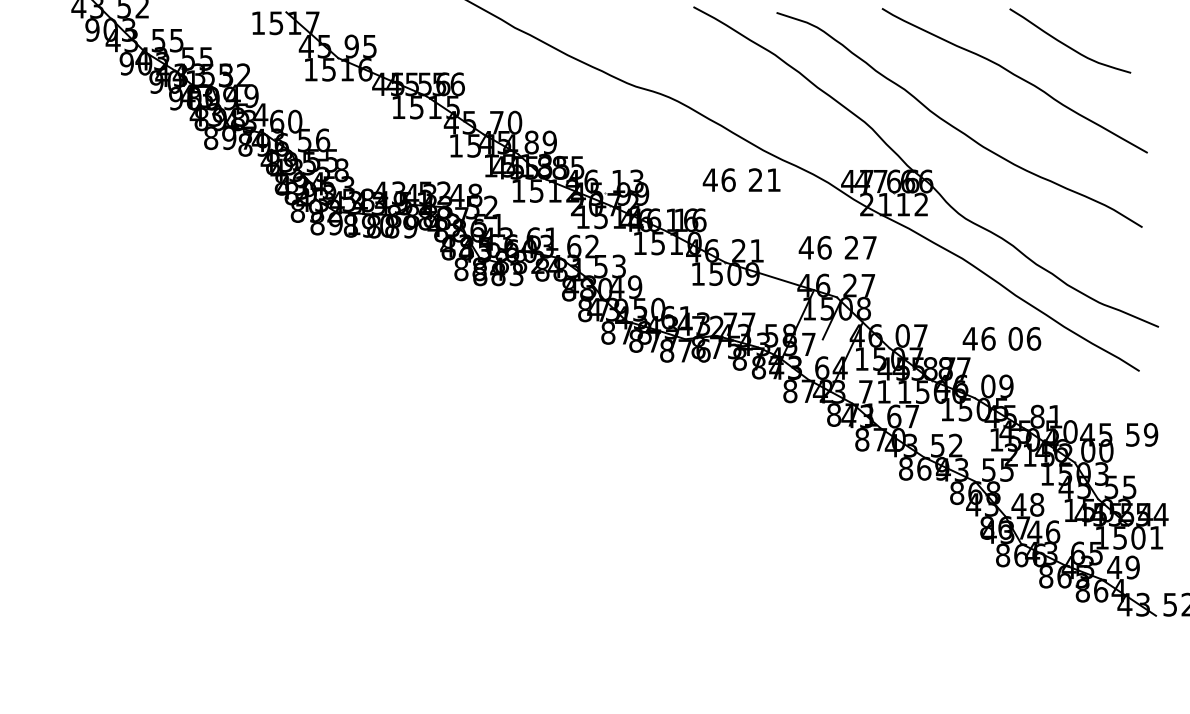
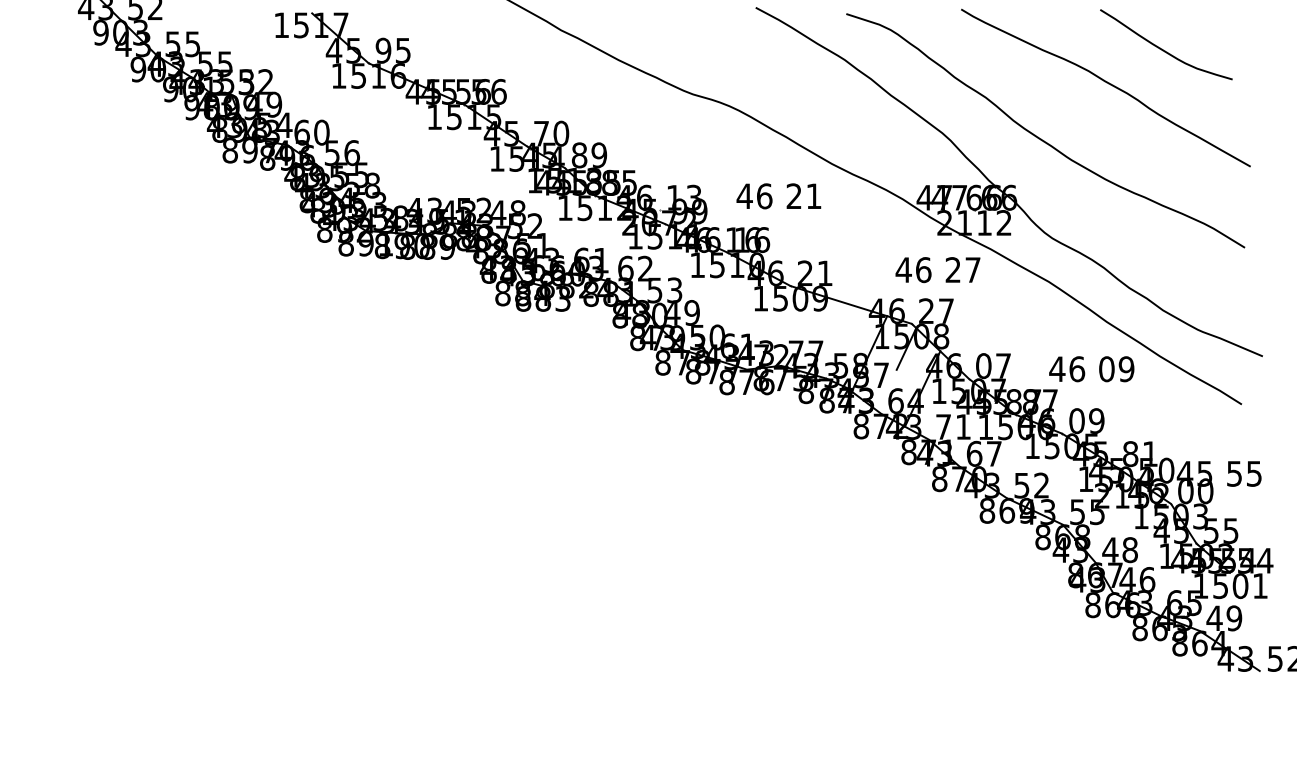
text: (741, 180) -> (778, 196), moved
text: (837, 247) -> (937, 269), moved
text: (1033, 338) -> (1126, 368), 06 -> 09
text: (1151, 434) -> (1254, 473), 59 -> 55

